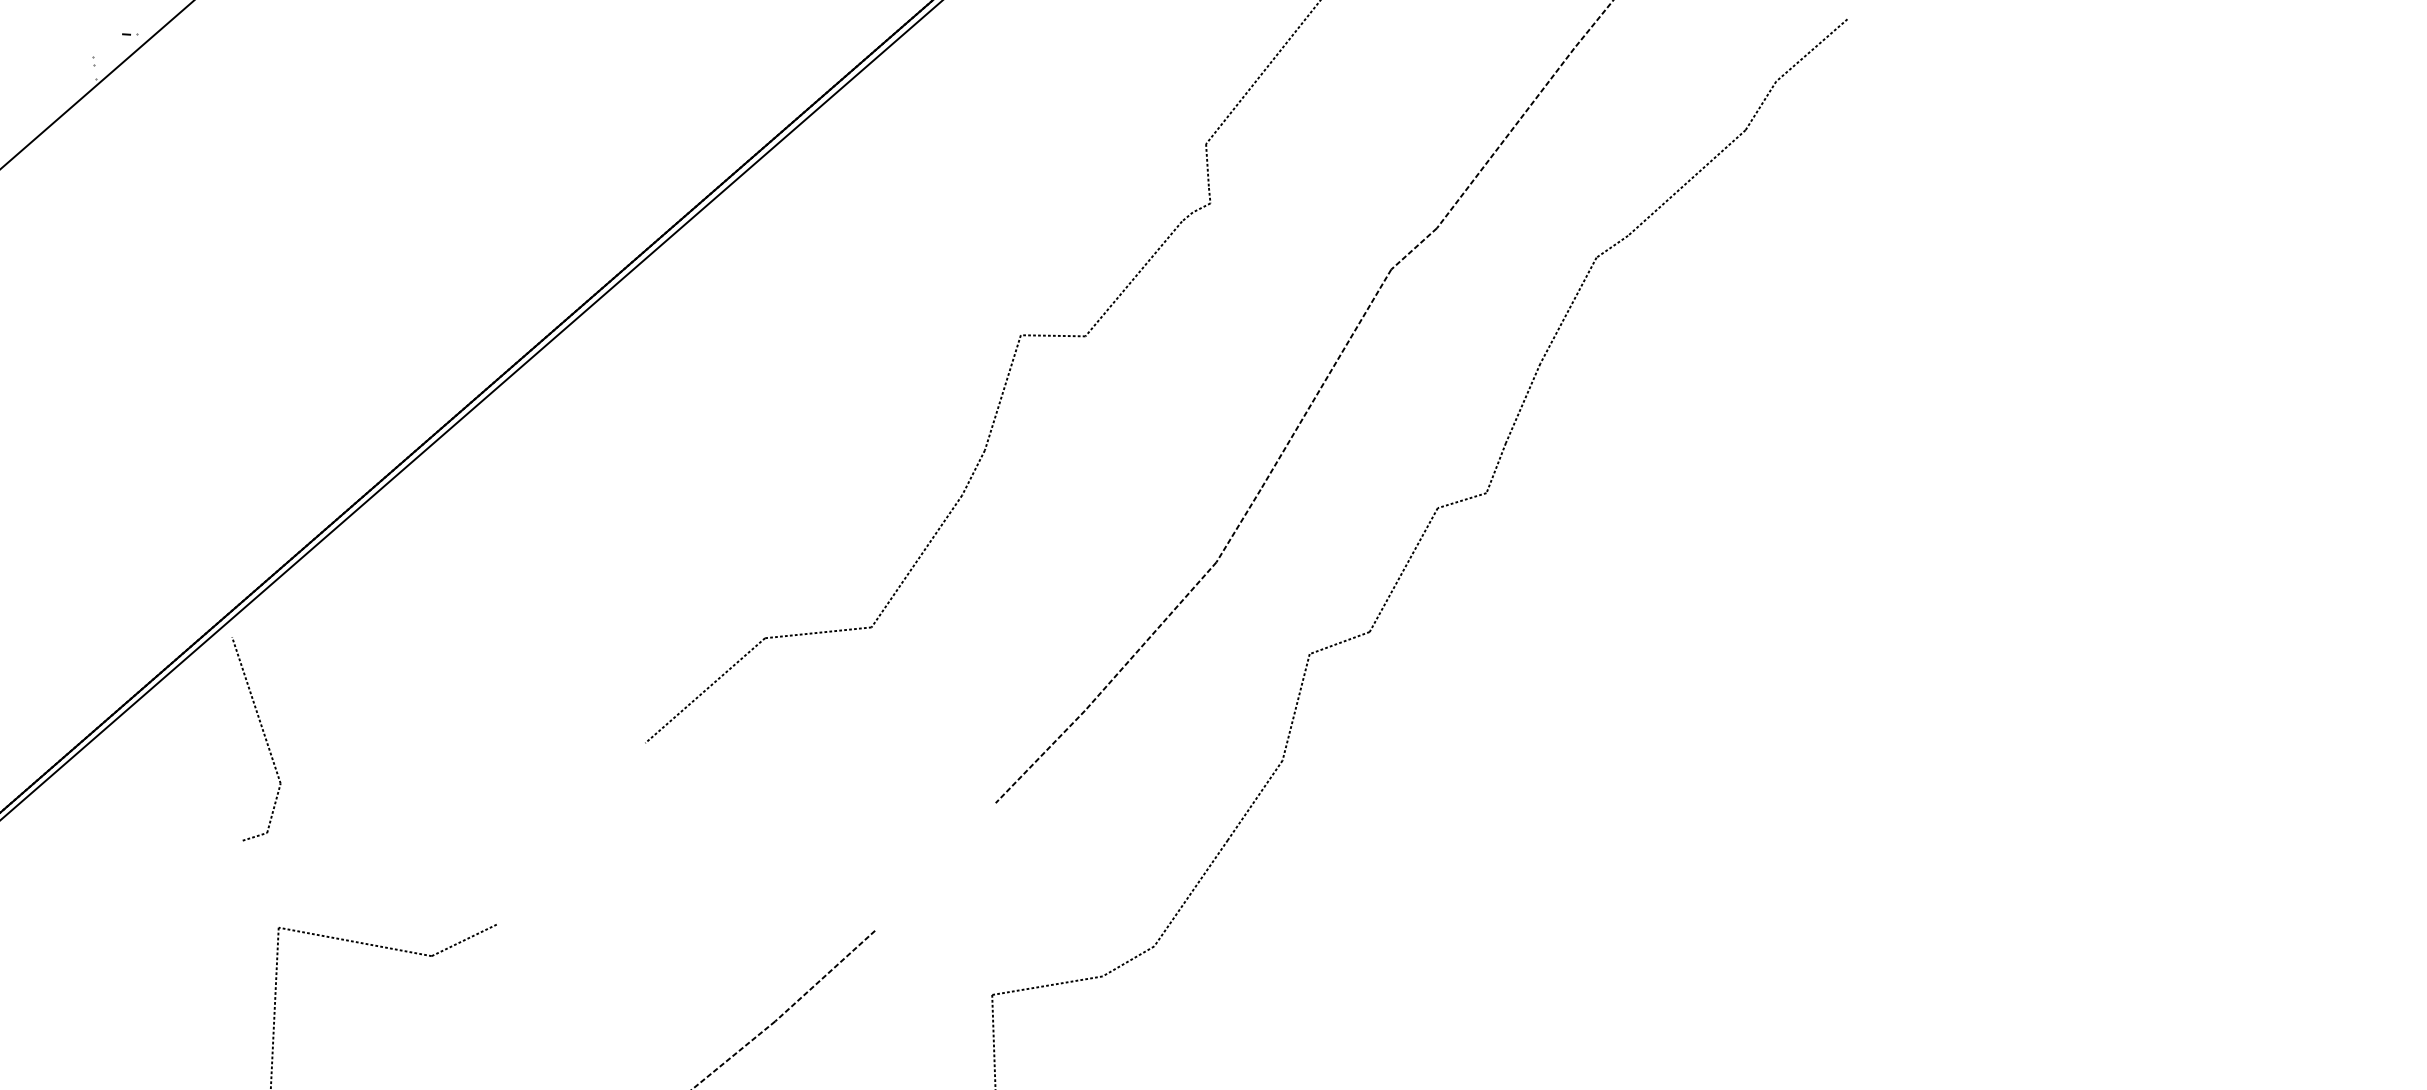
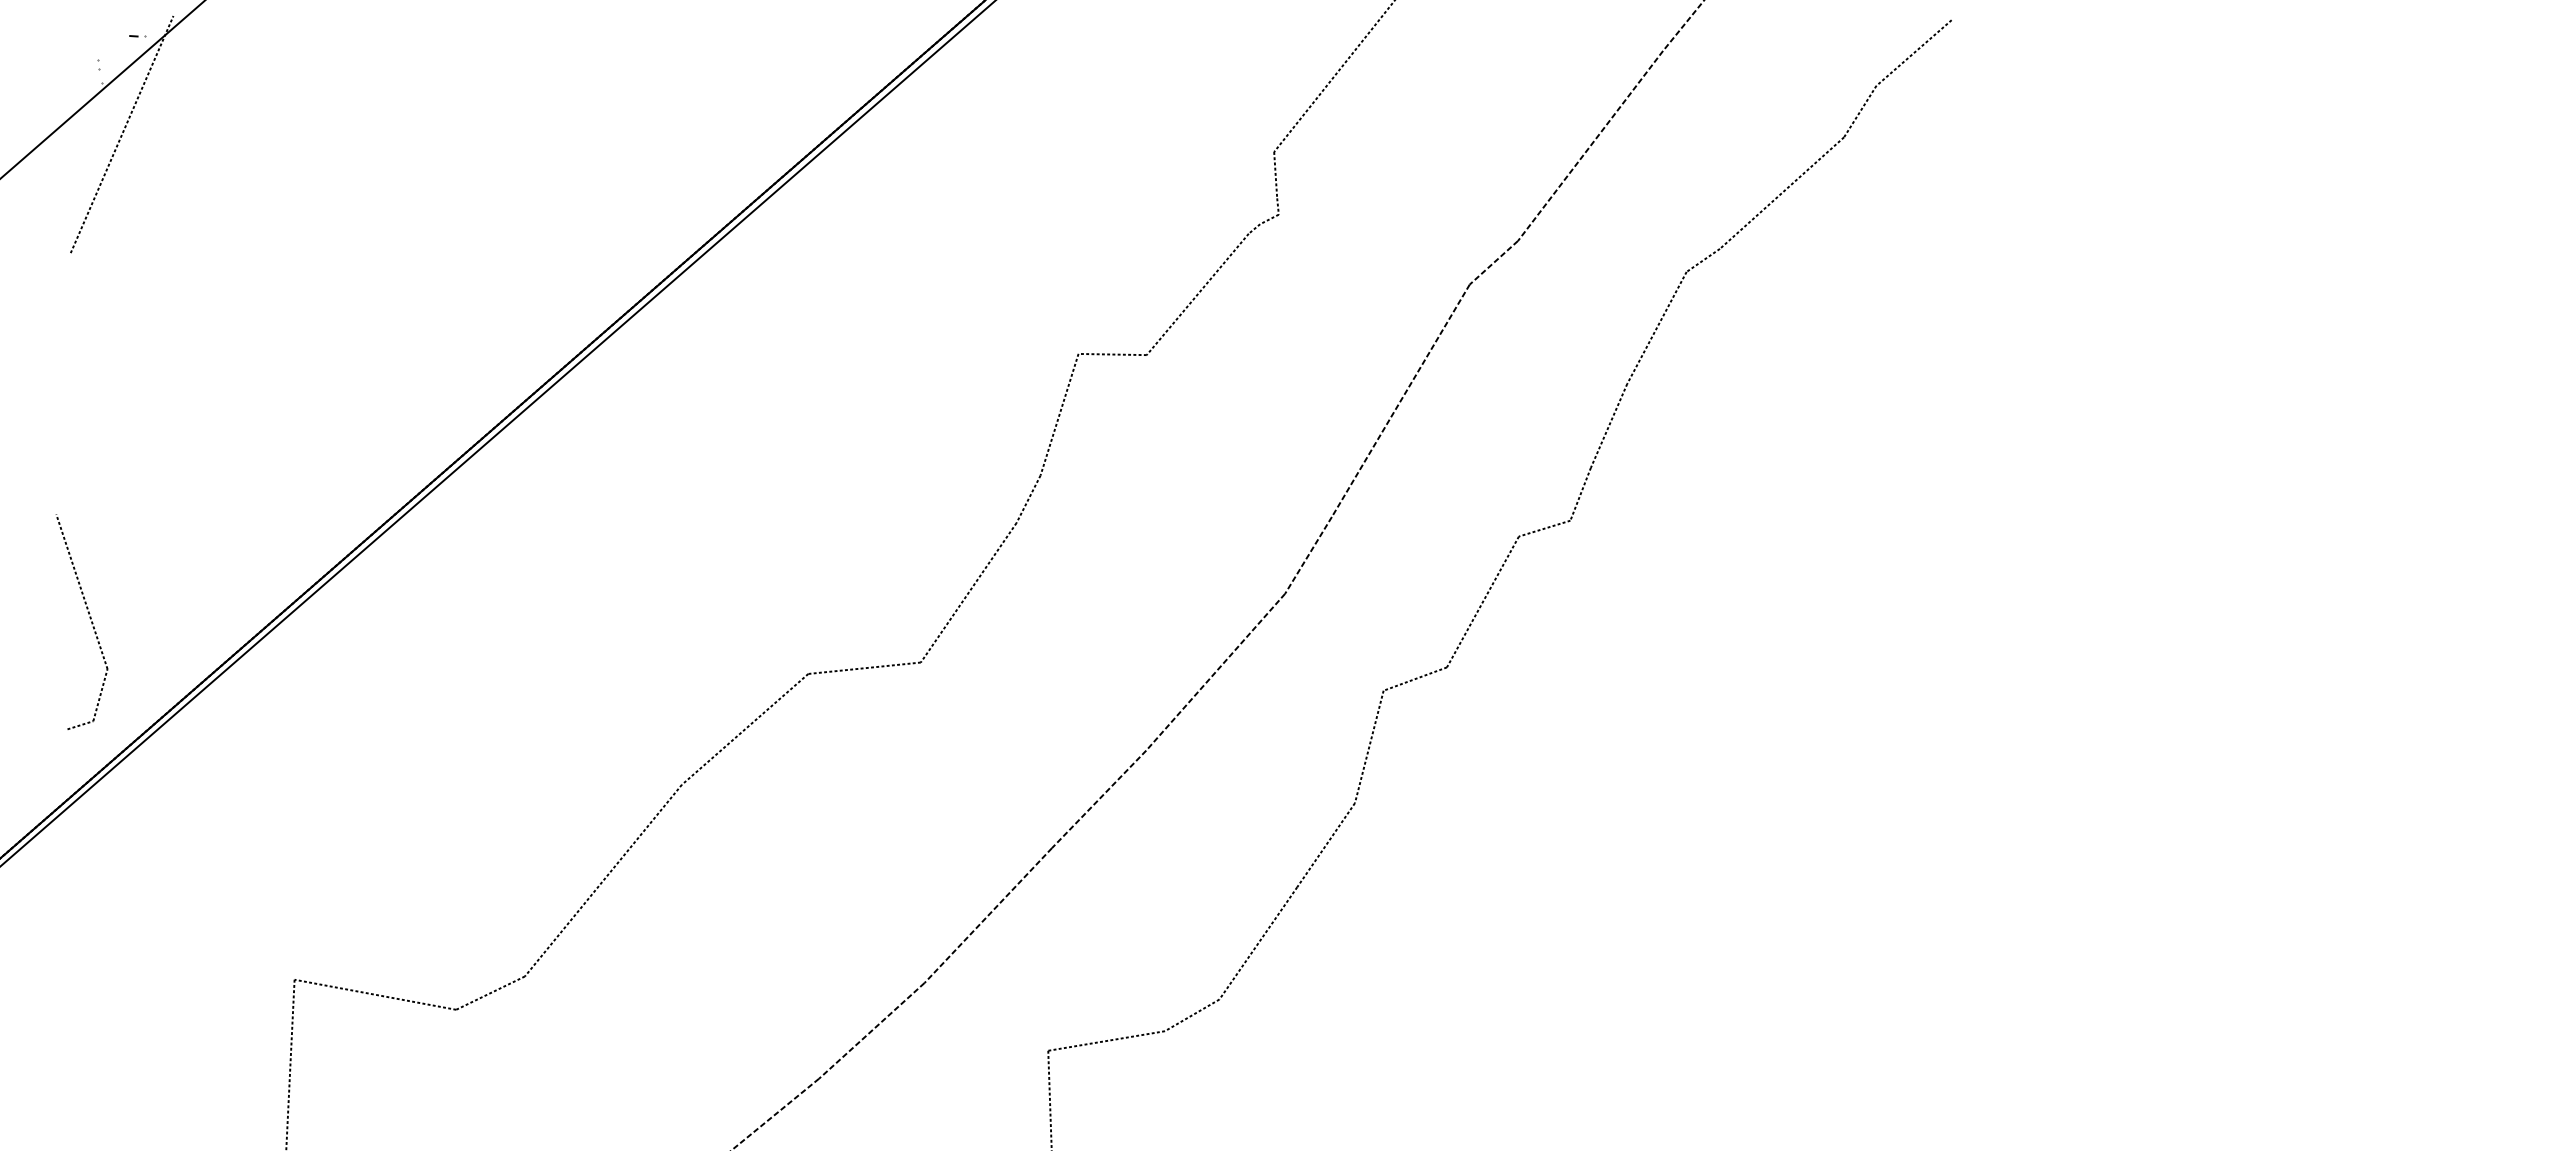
line: (115, 127) -> (122, 134), added
part: (263, 735) -> (89, 618), moved
line: (570, 833) -> (602, 880), added
line: (935, 866) -> (988, 915), added

